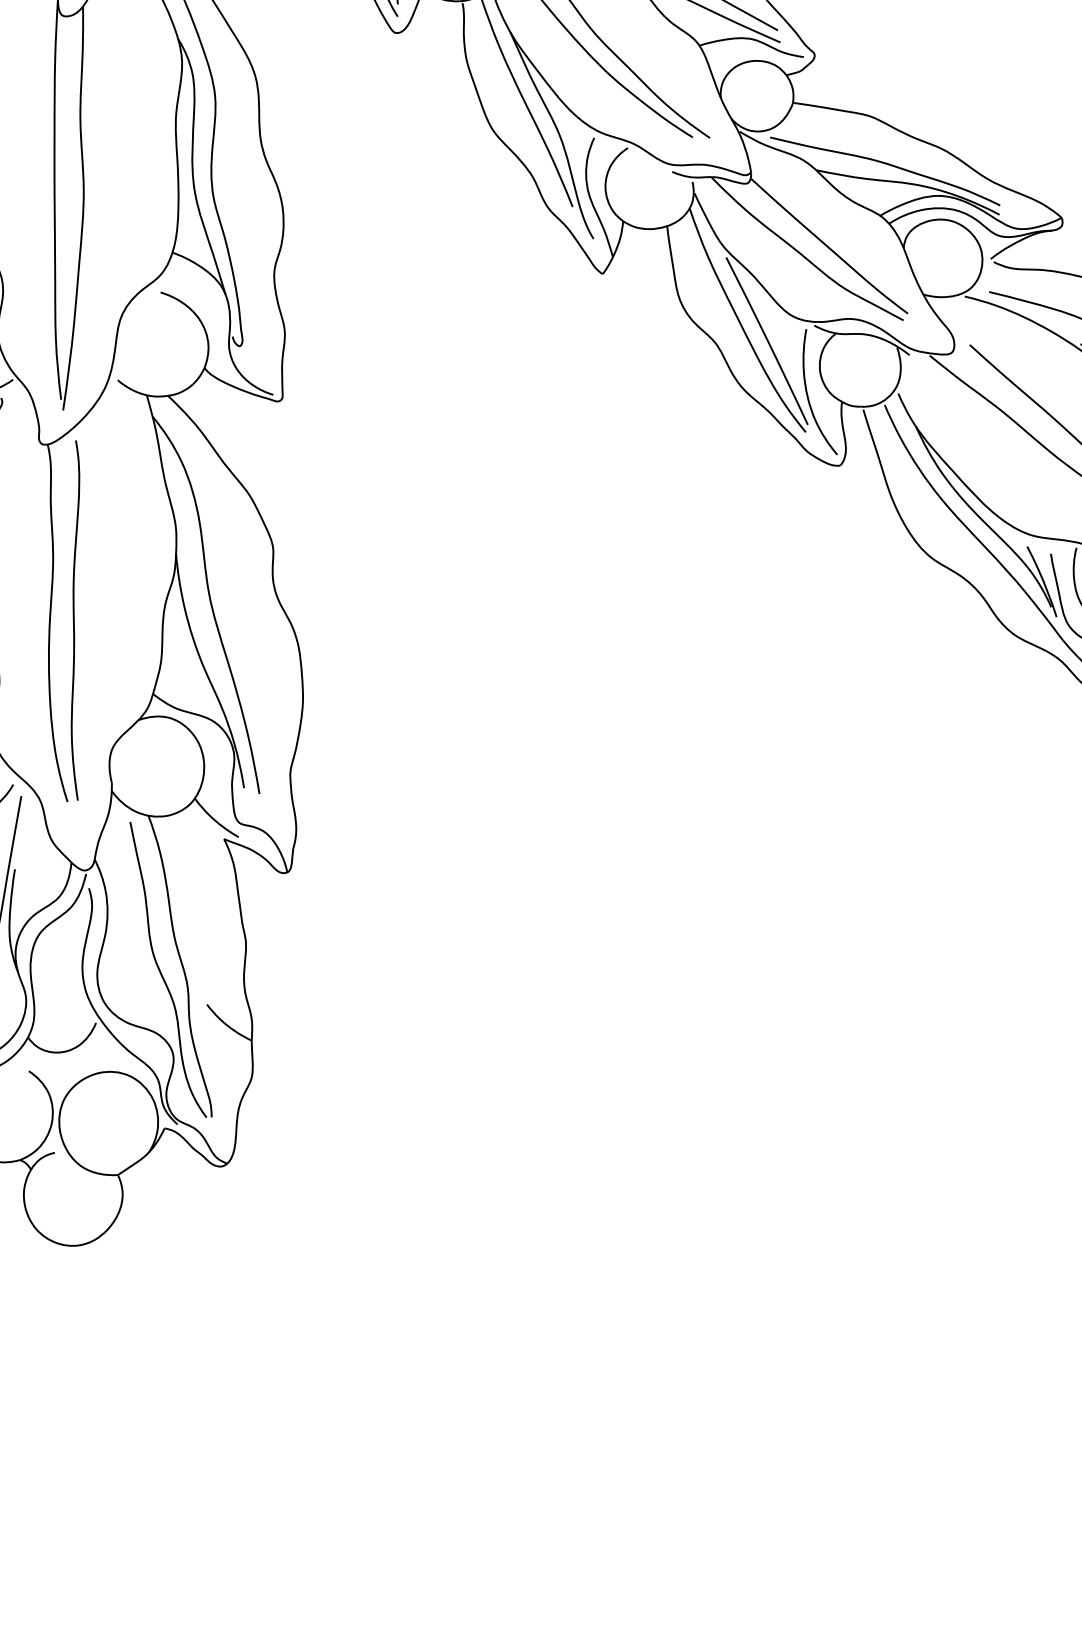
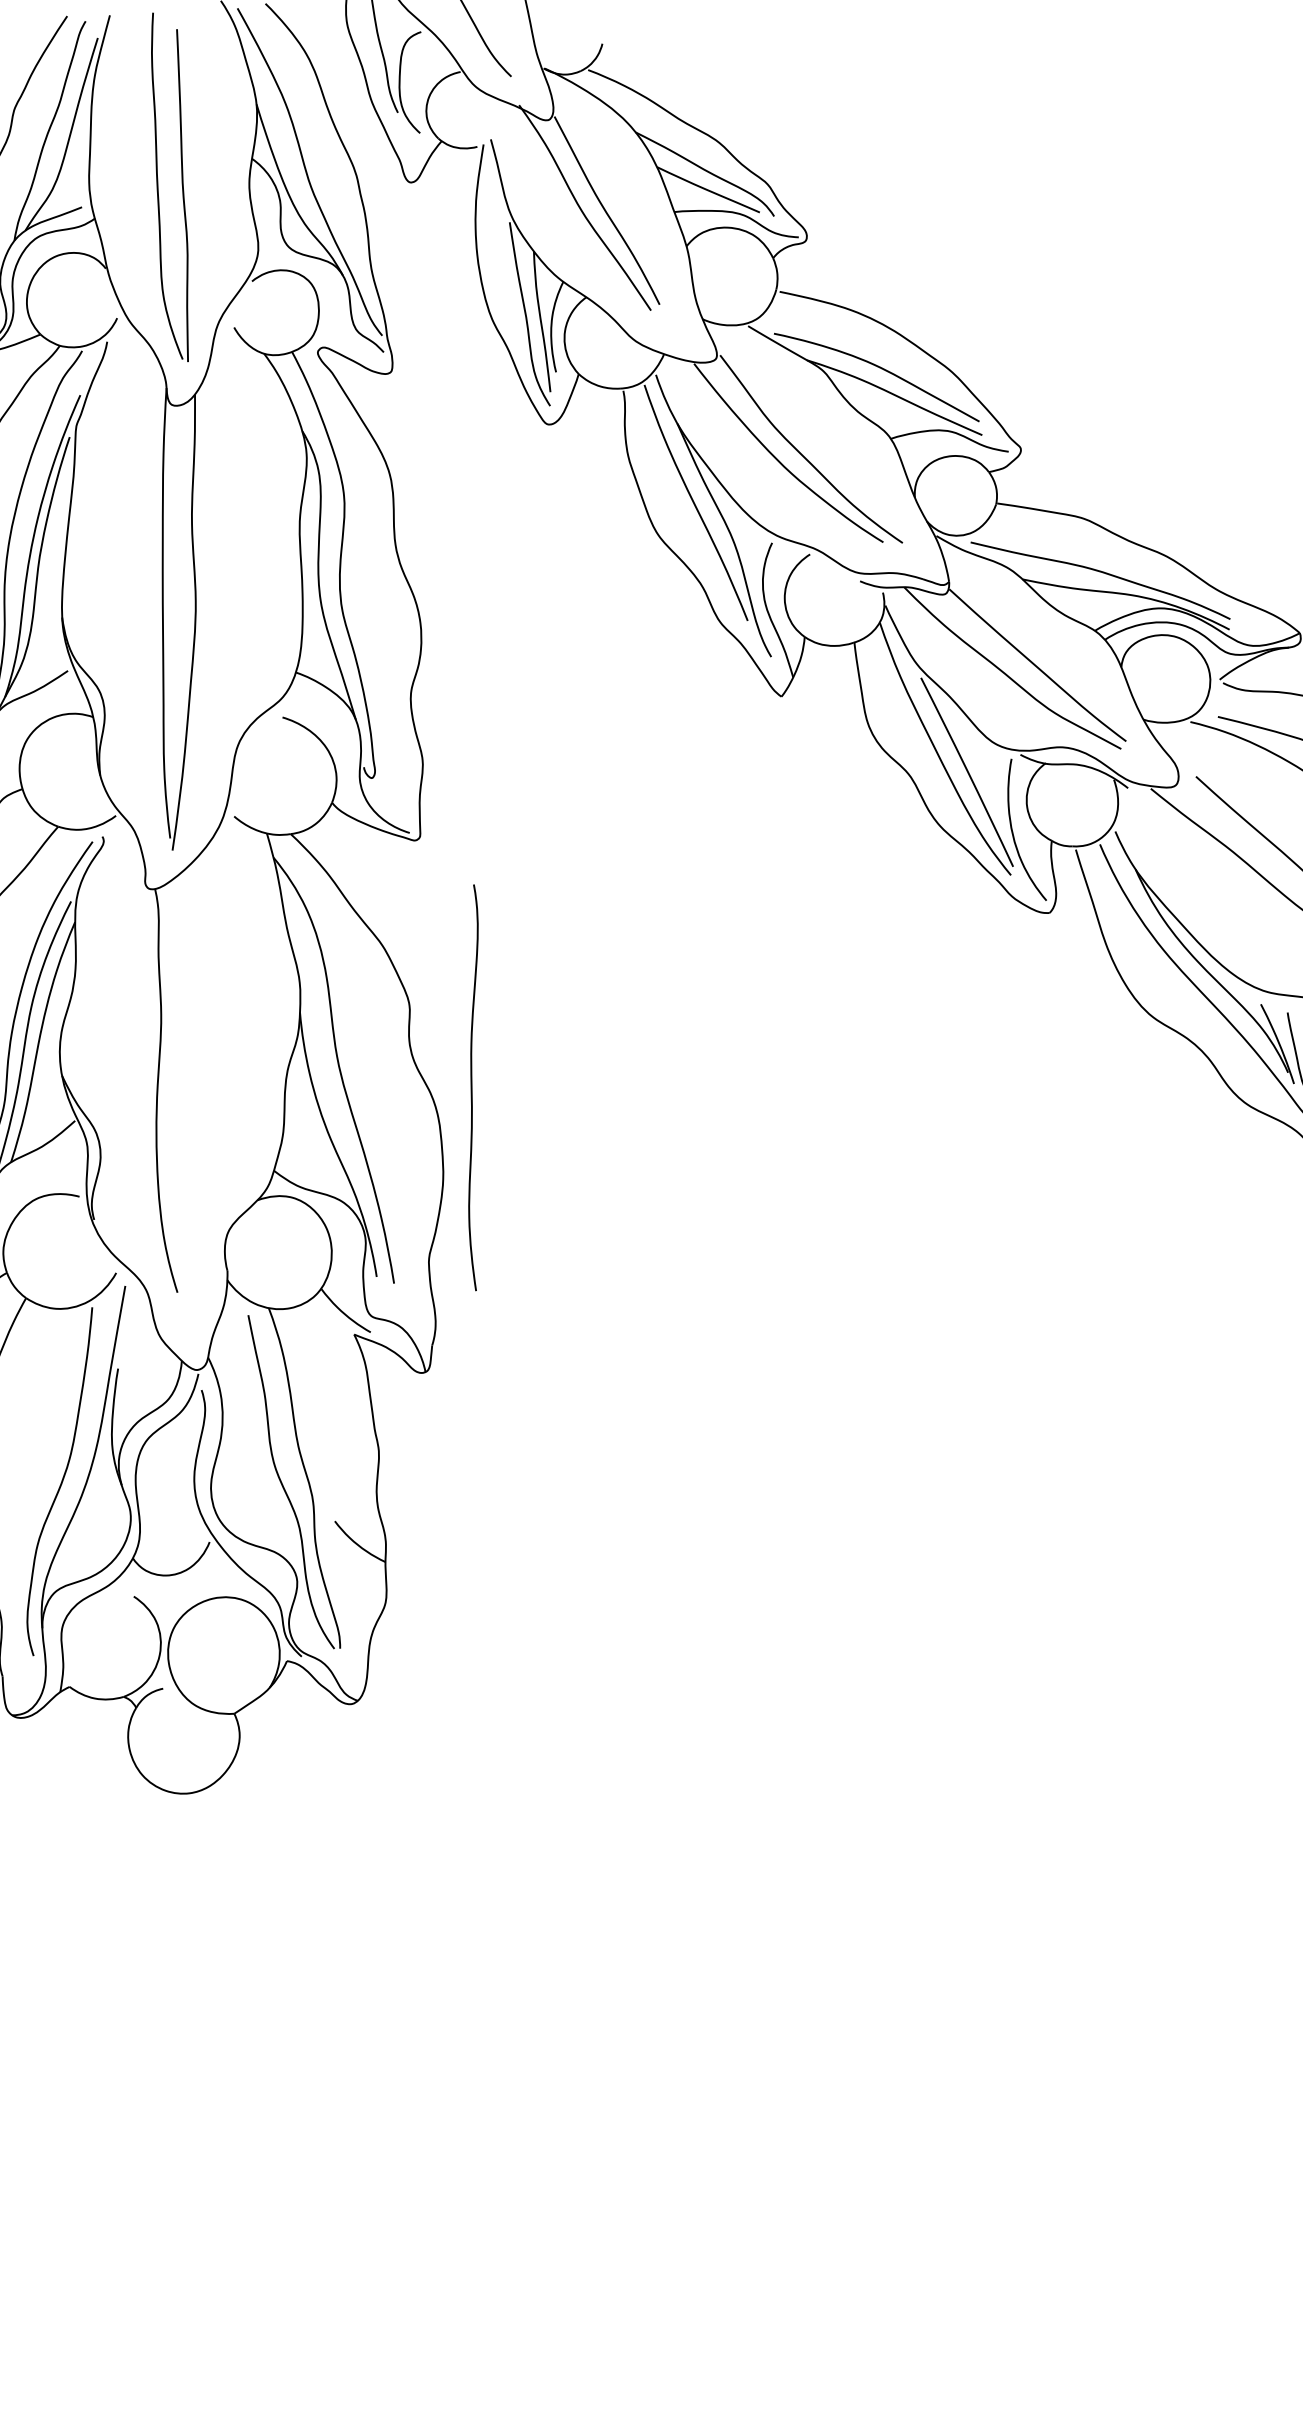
curve: (74, 620) -> (472, 1087), moved

